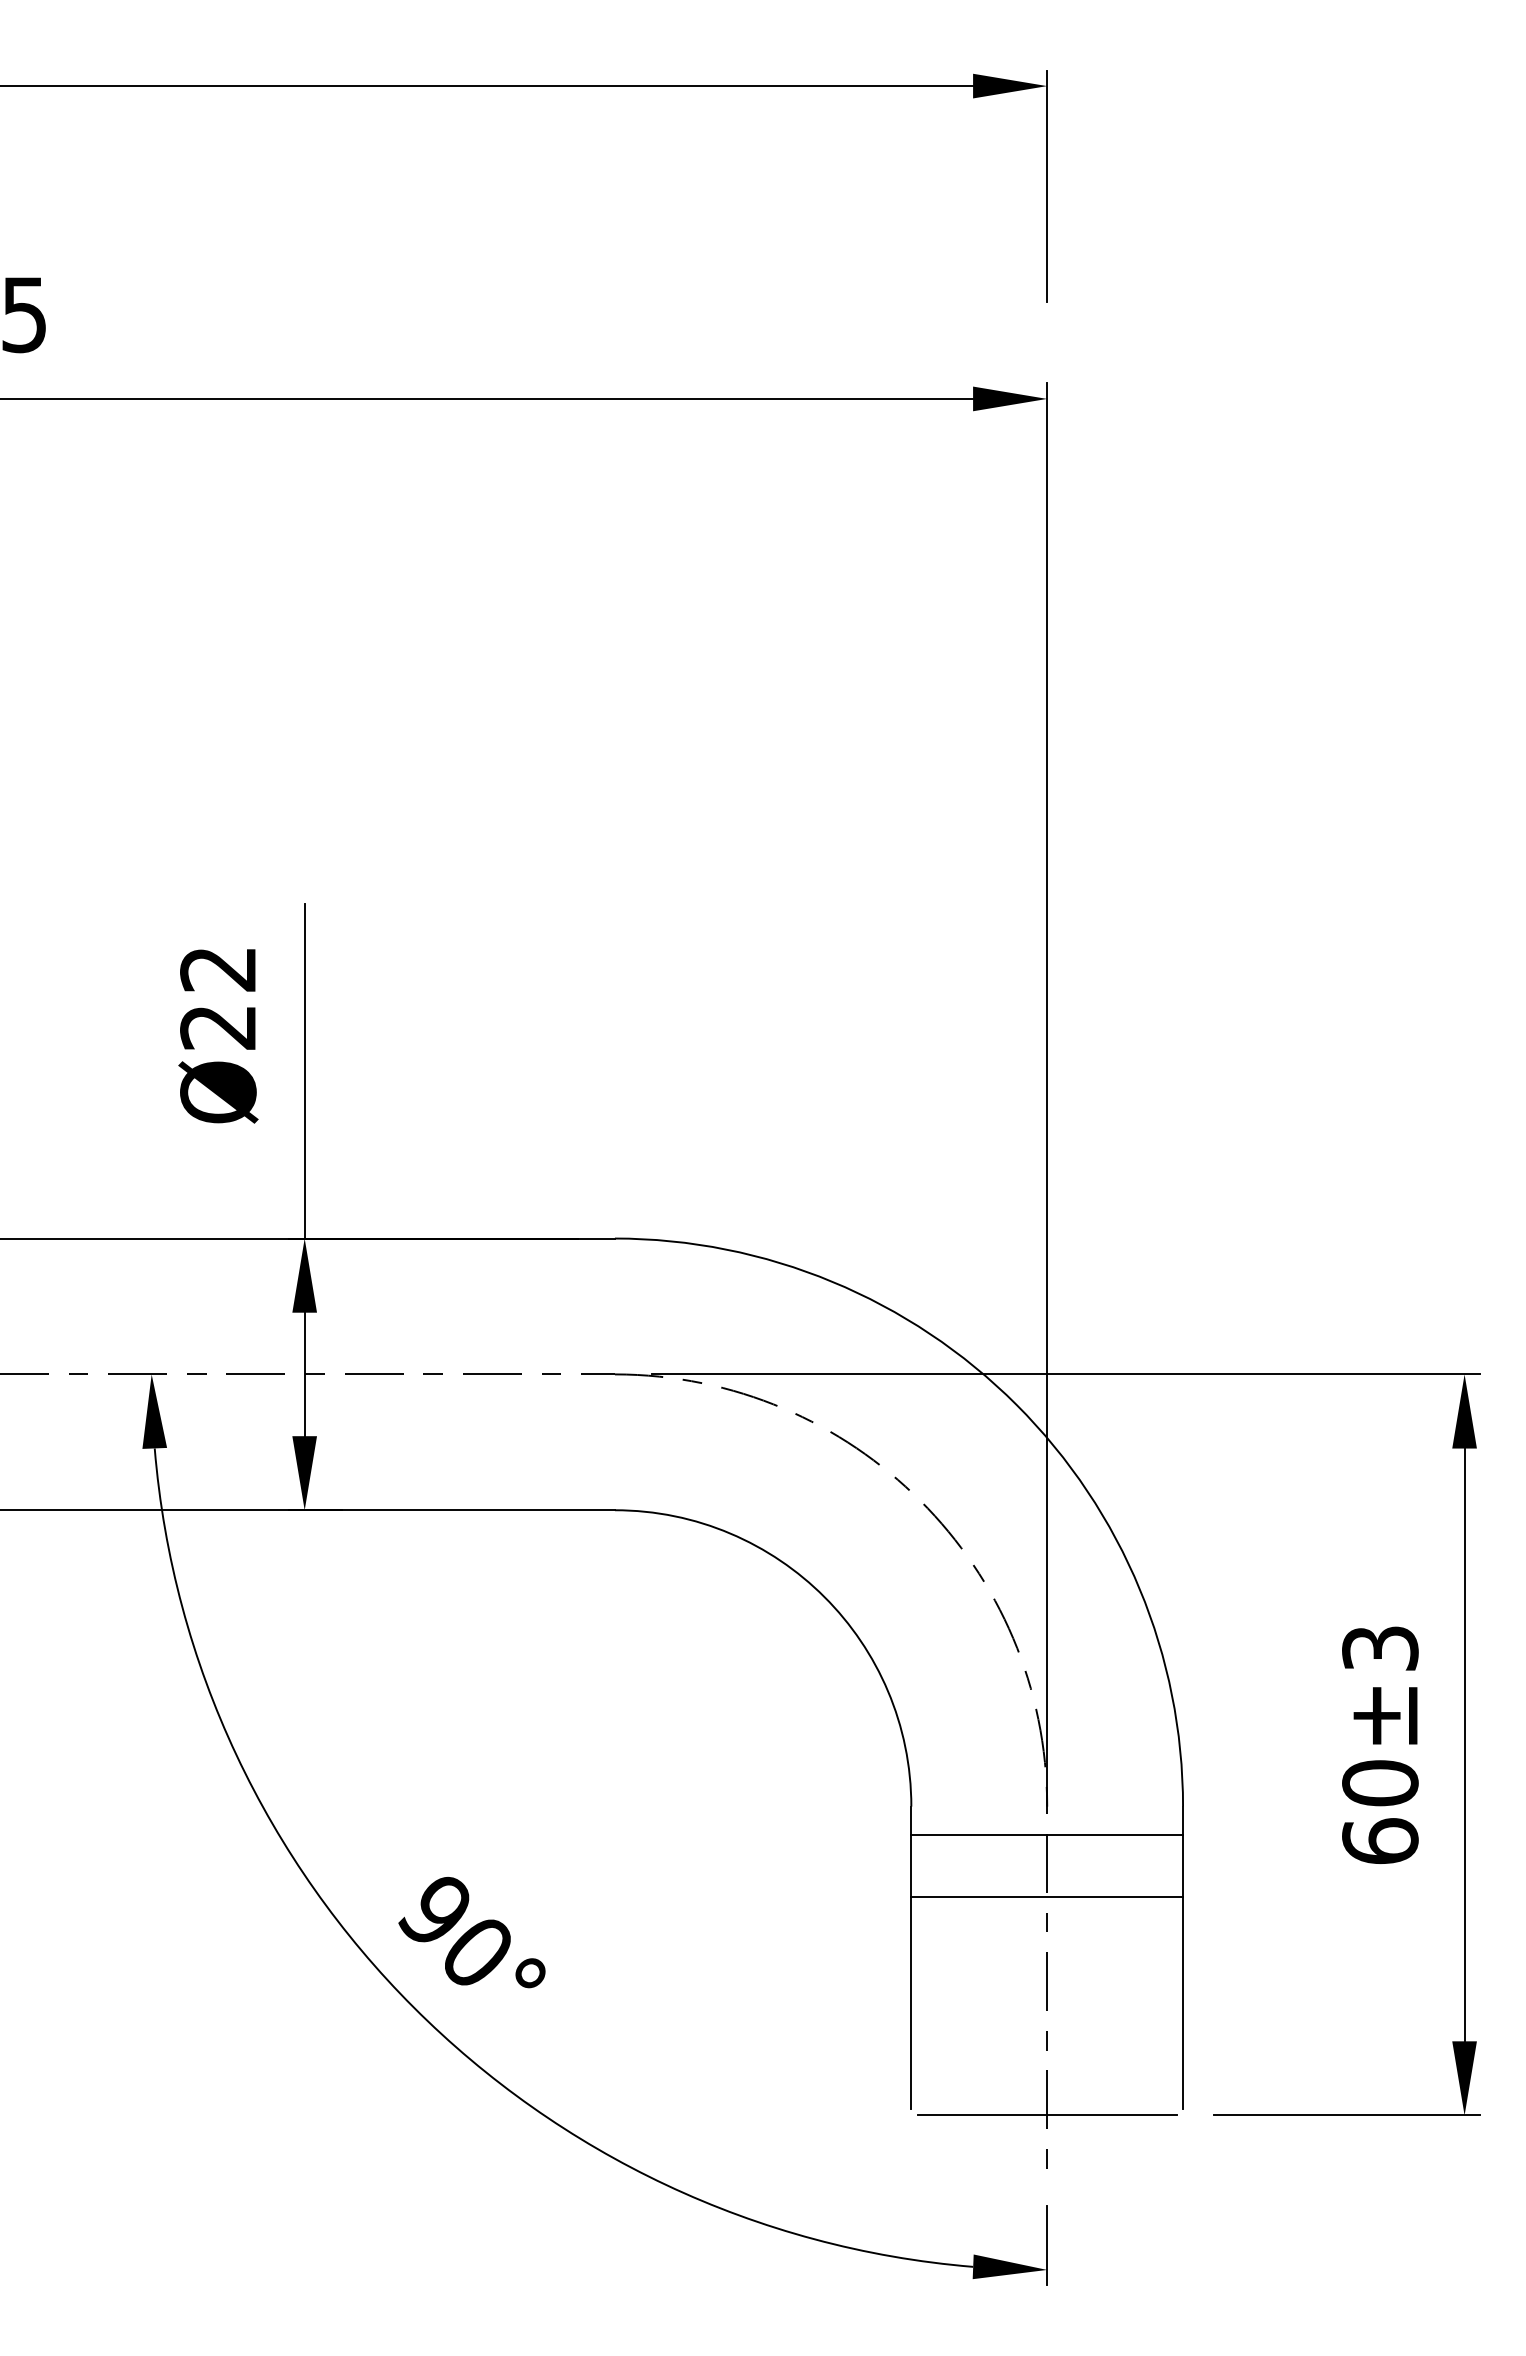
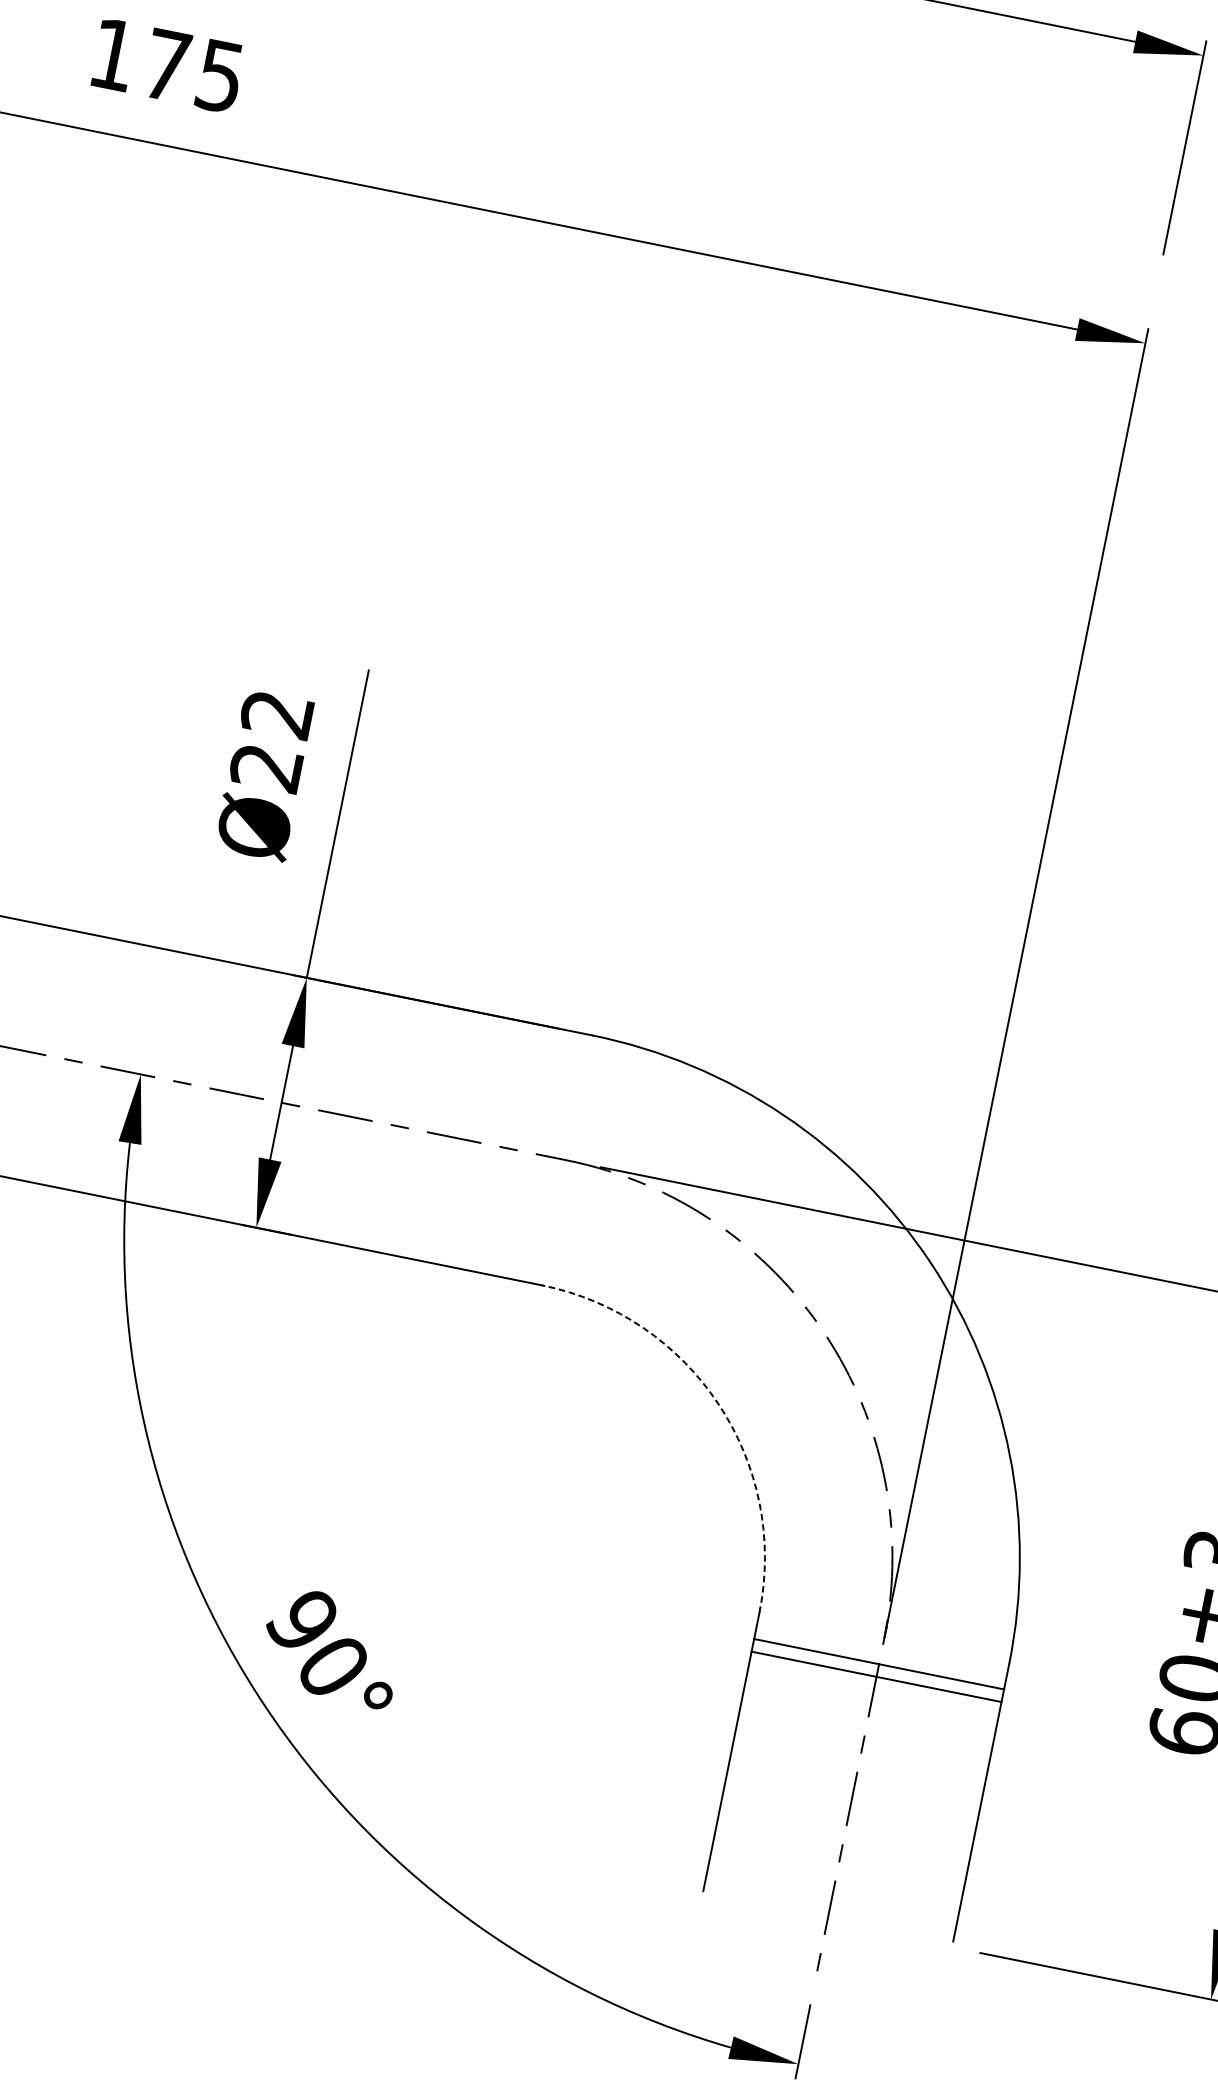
arc: (824, 1597) -> (718, 1404), solid -> dashed
line: (1047, 1896) -> (876, 1676), moved
line: (1046, 2115) -> (826, 1922), removed

